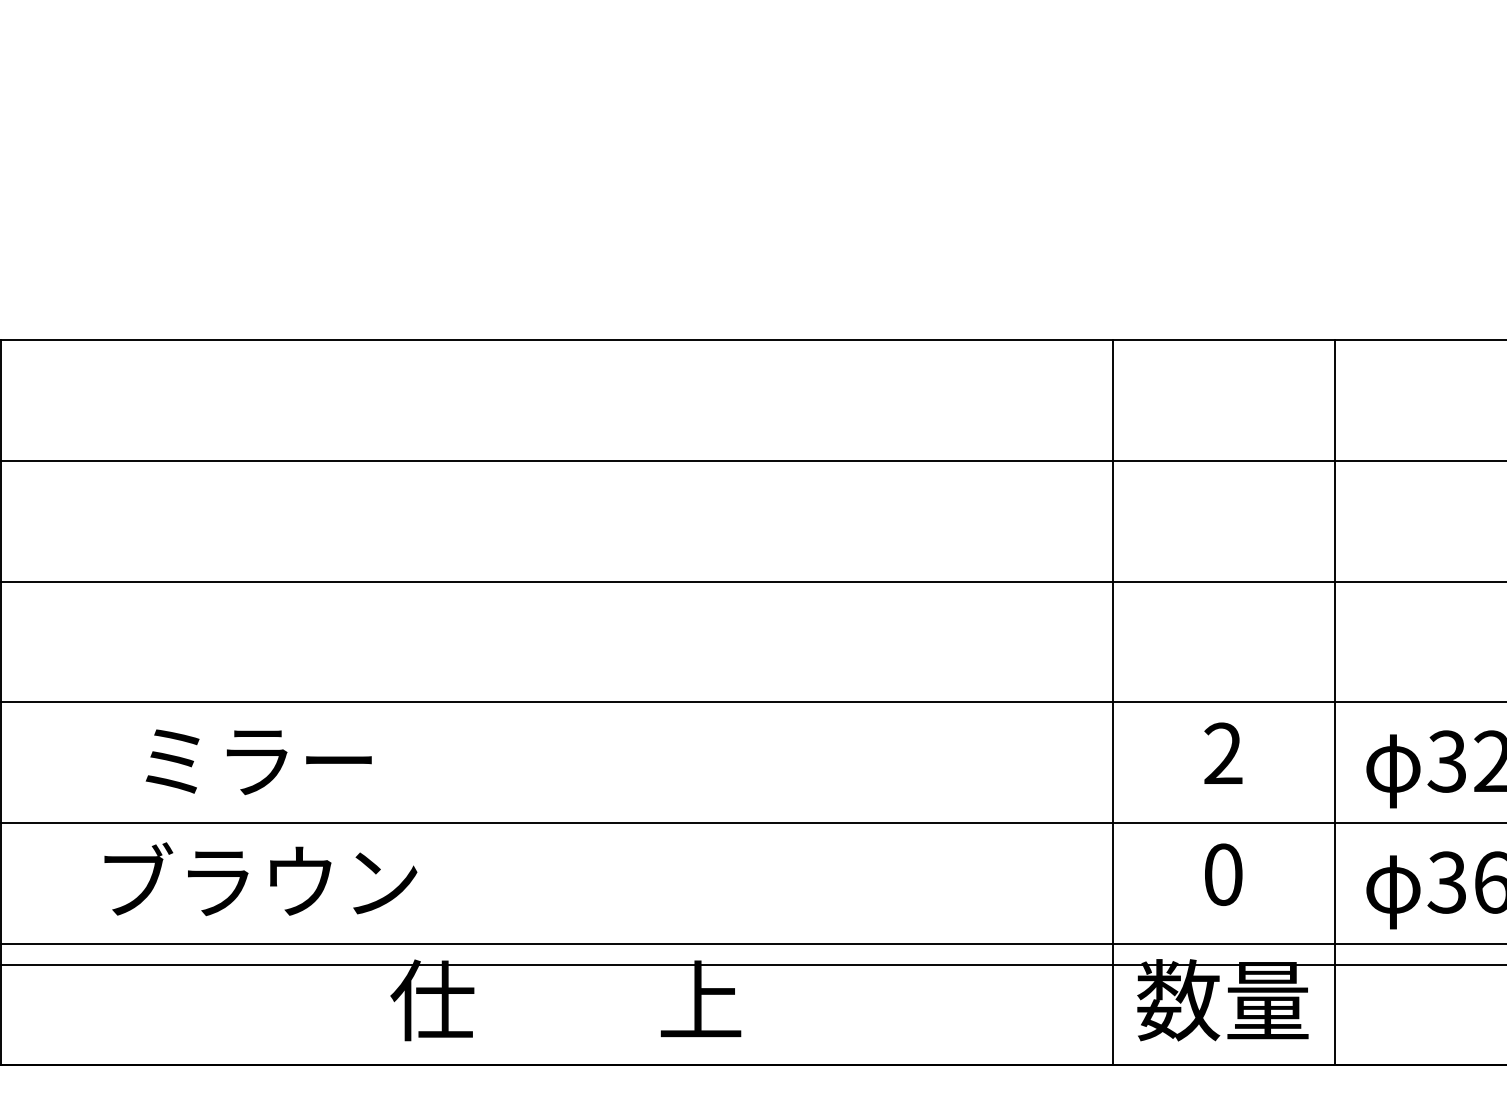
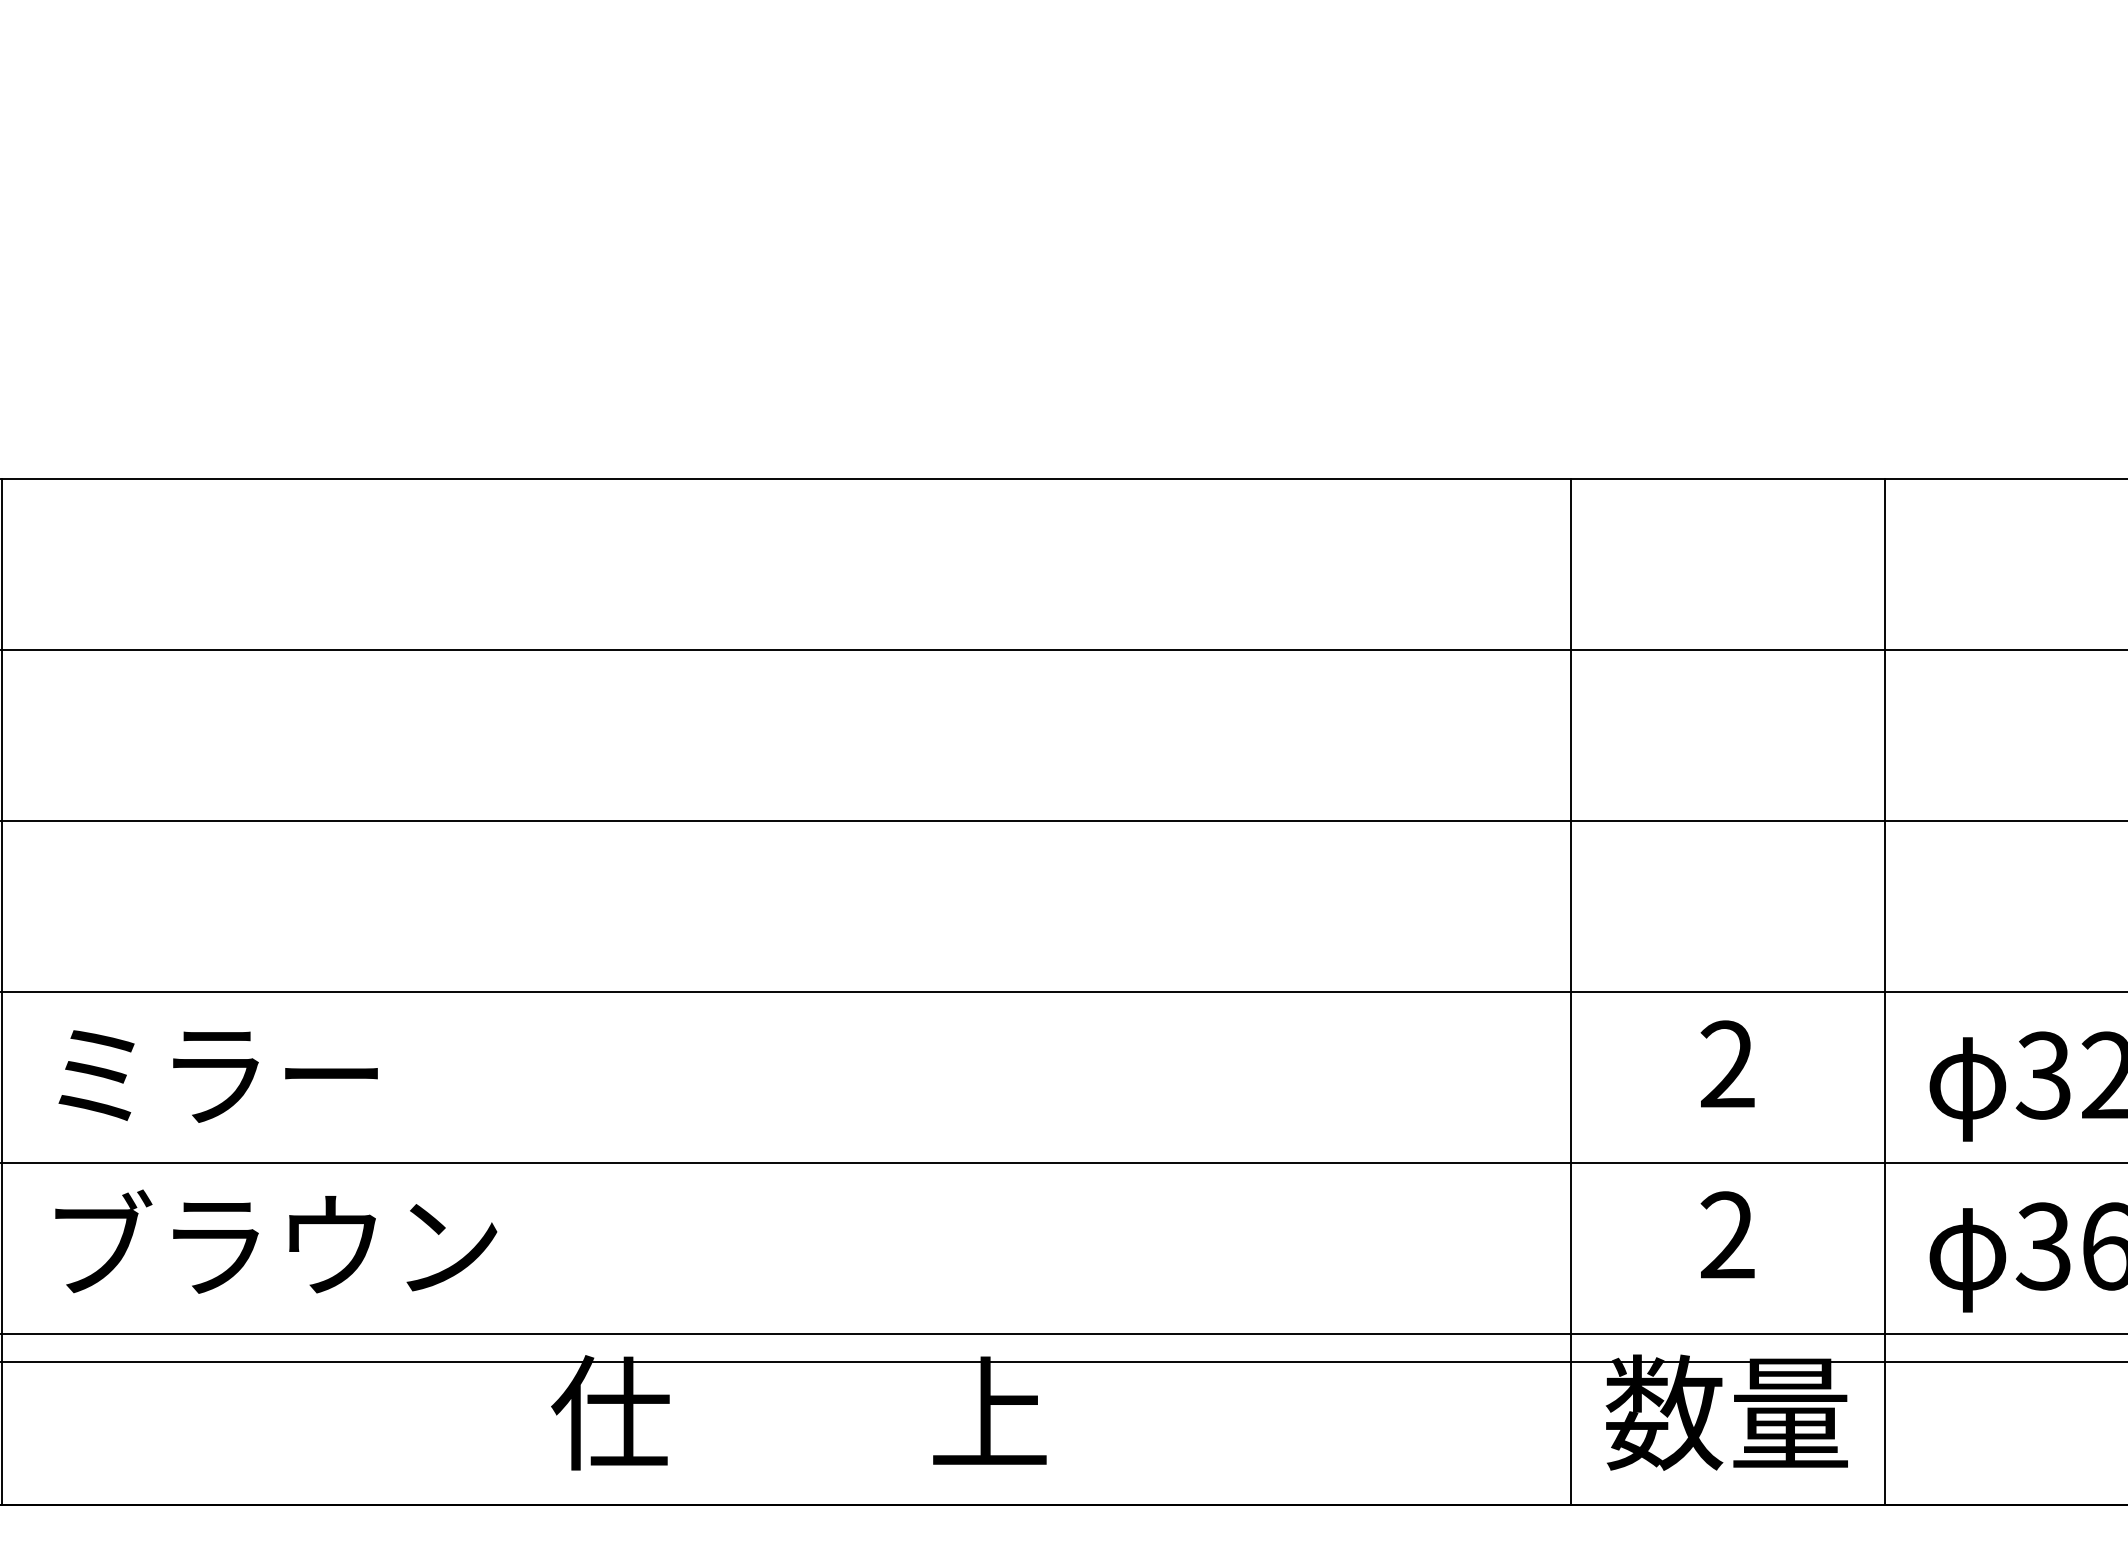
text: (258, 762) -> (217, 1076), moved
text: (1223, 874) -> (1727, 1235), 0 -> 2
text: (261, 879) -> (276, 1241), moved

